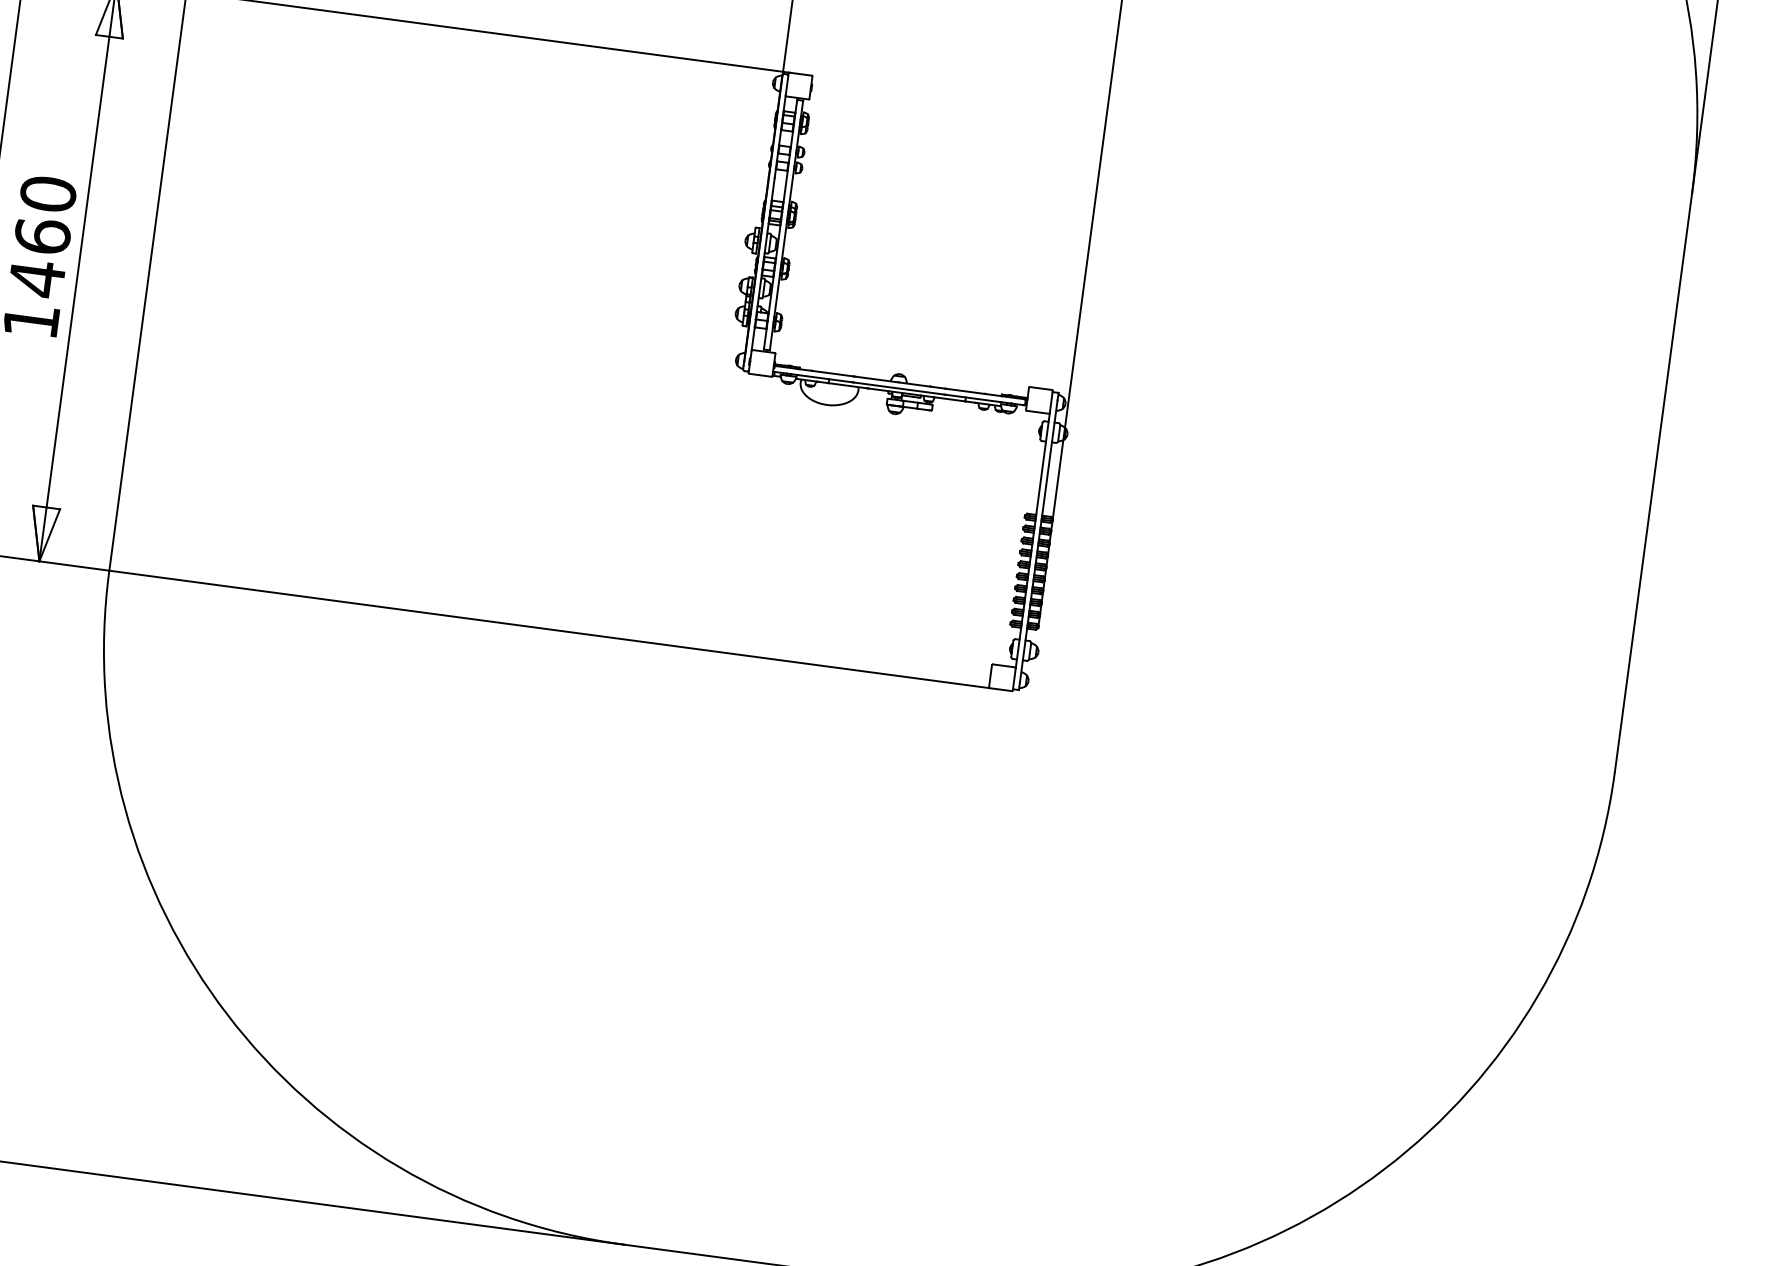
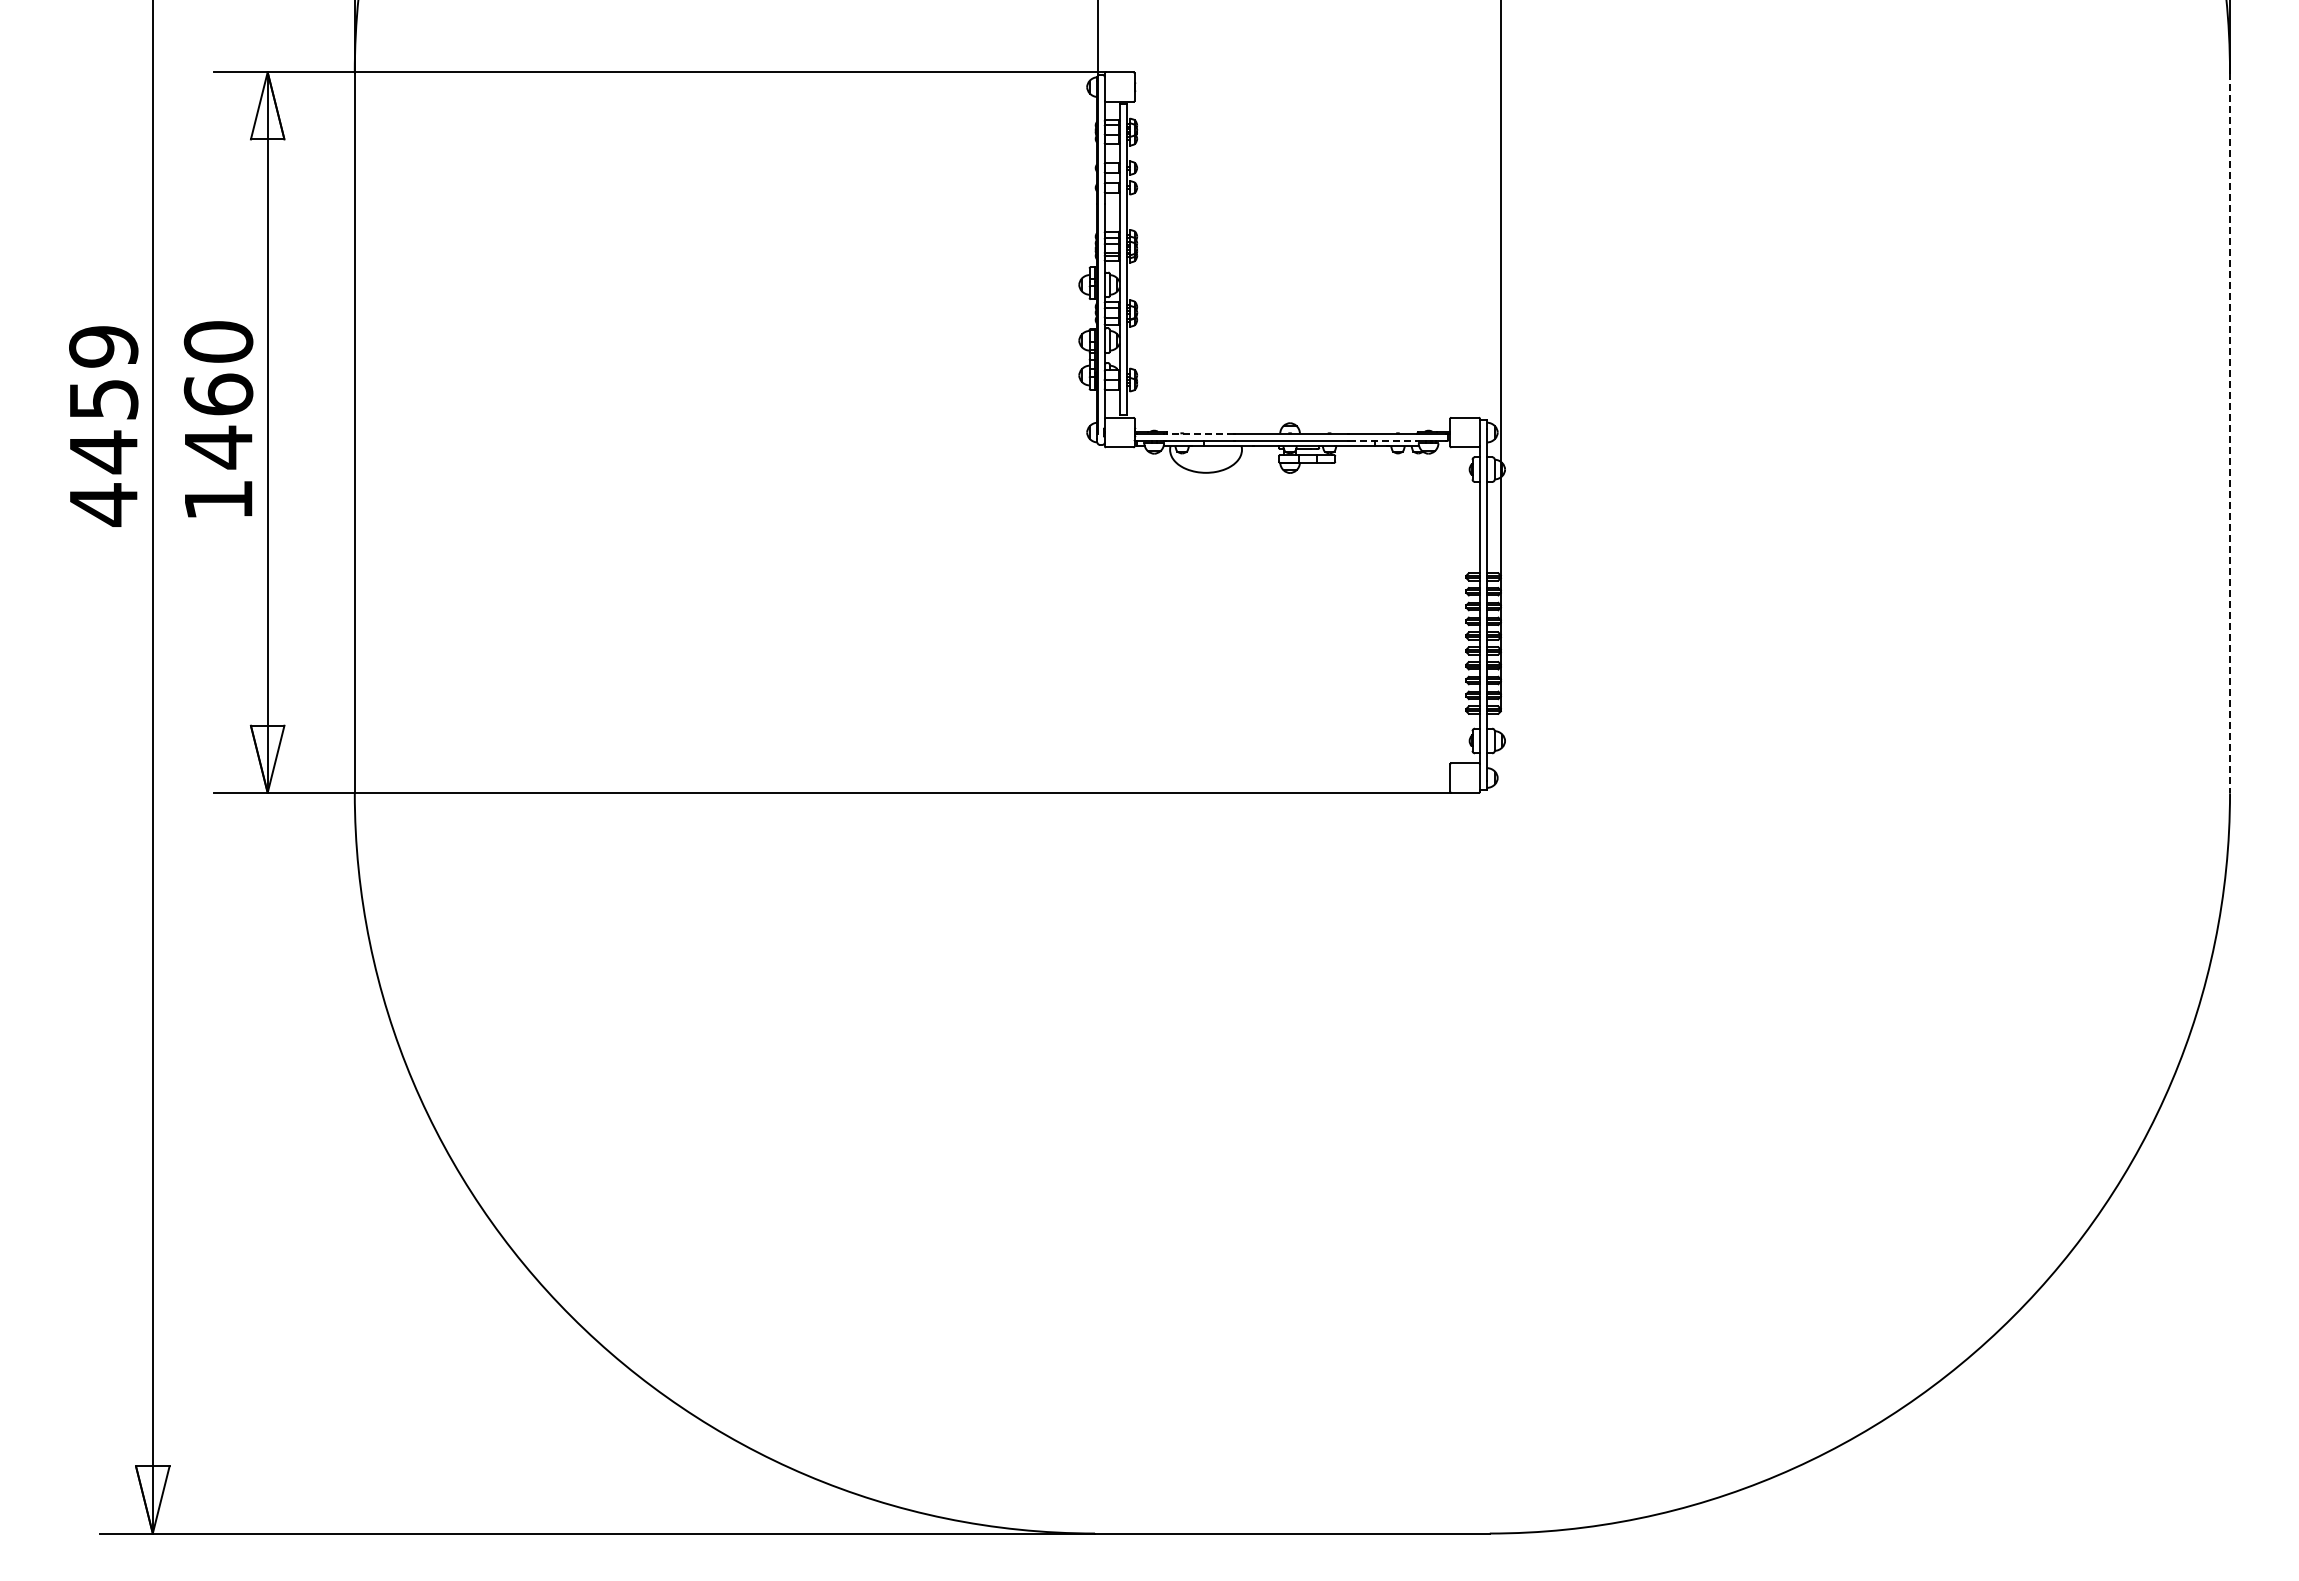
line: (826, 372) -> (1199, 433), solid -> dashed
line: (973, 398) -> (1383, 440), solid -> dashed
line: (1653, 483) -> (2230, 433), solid -> dashed

